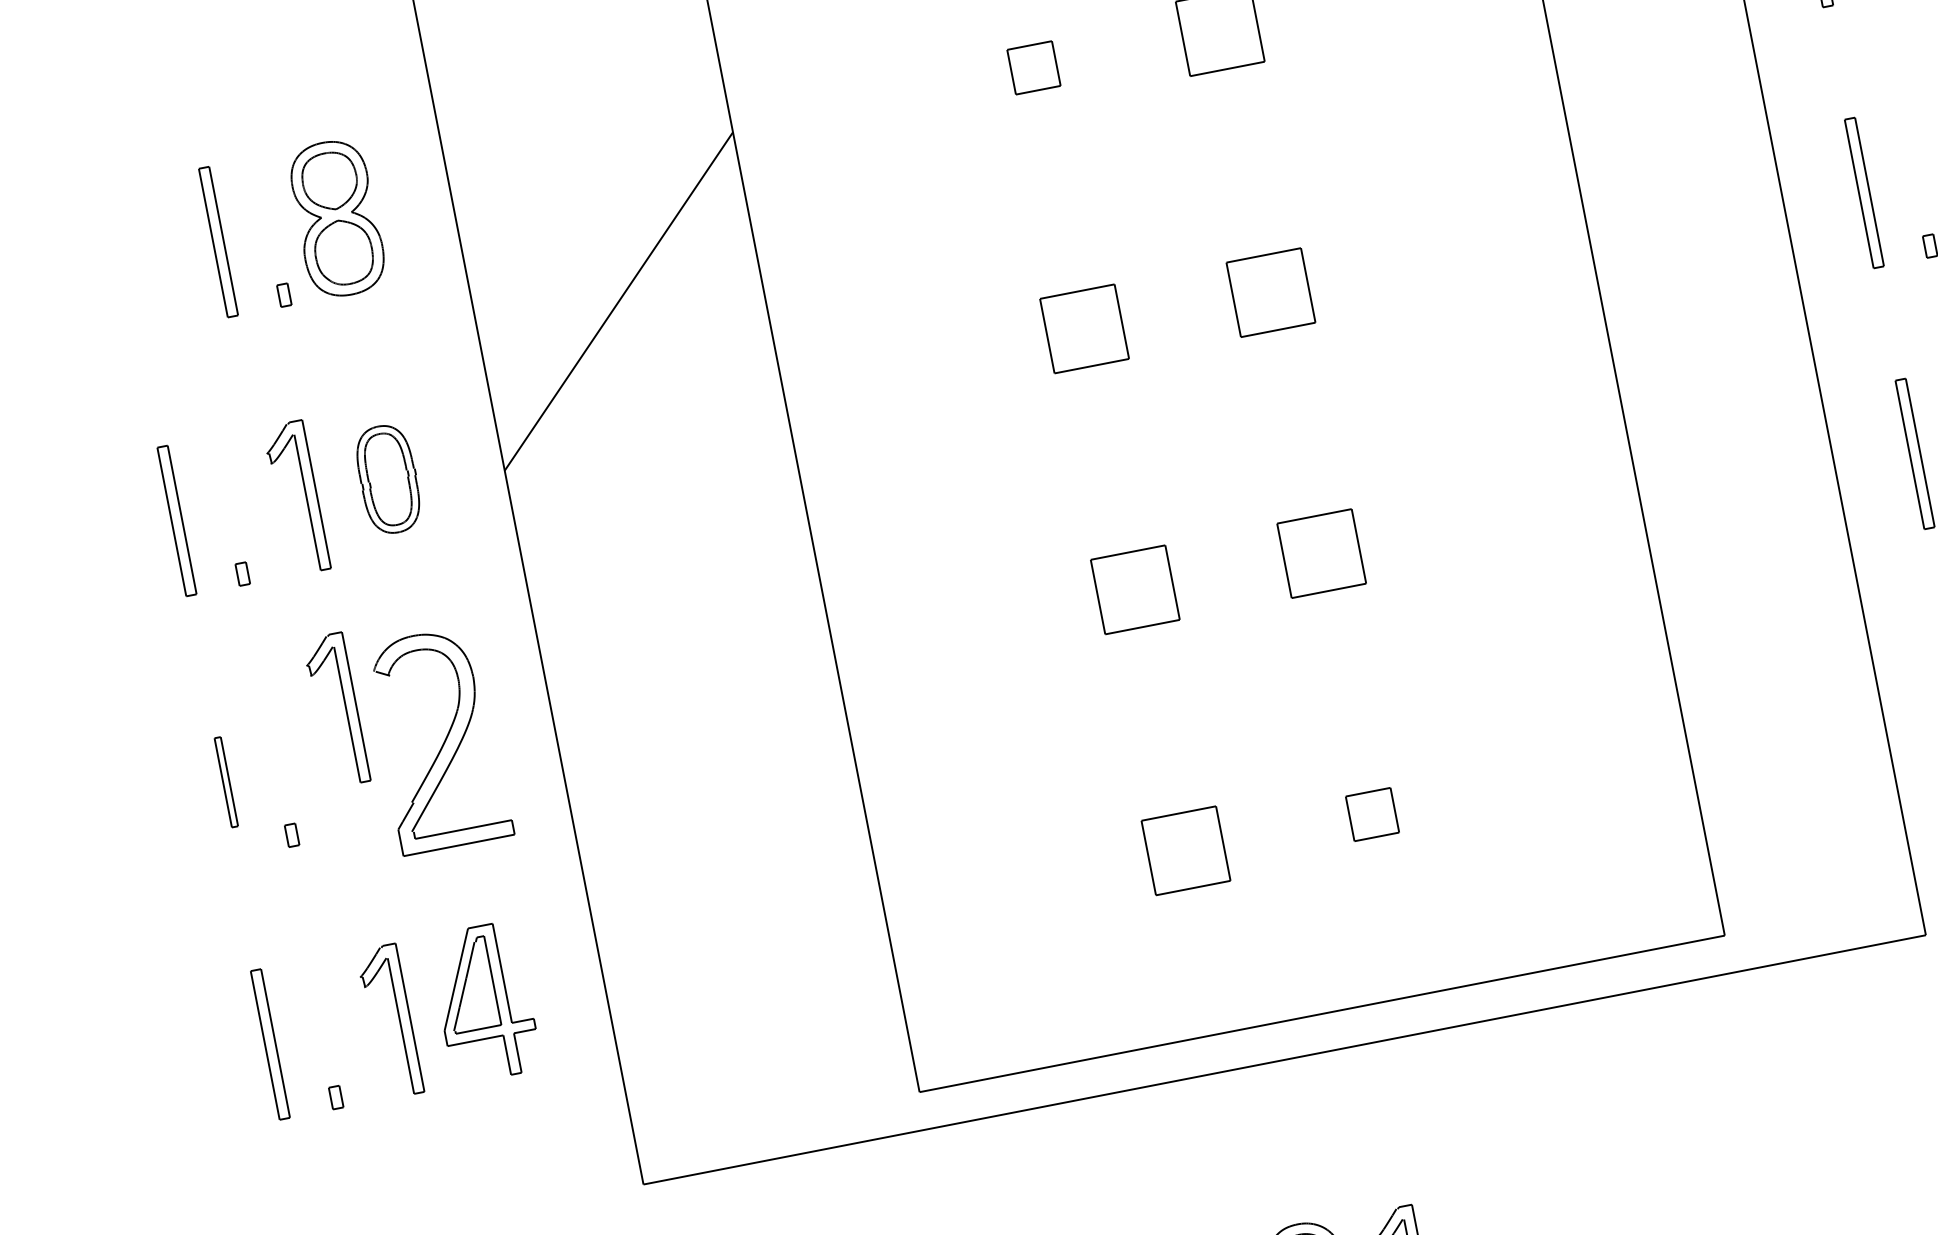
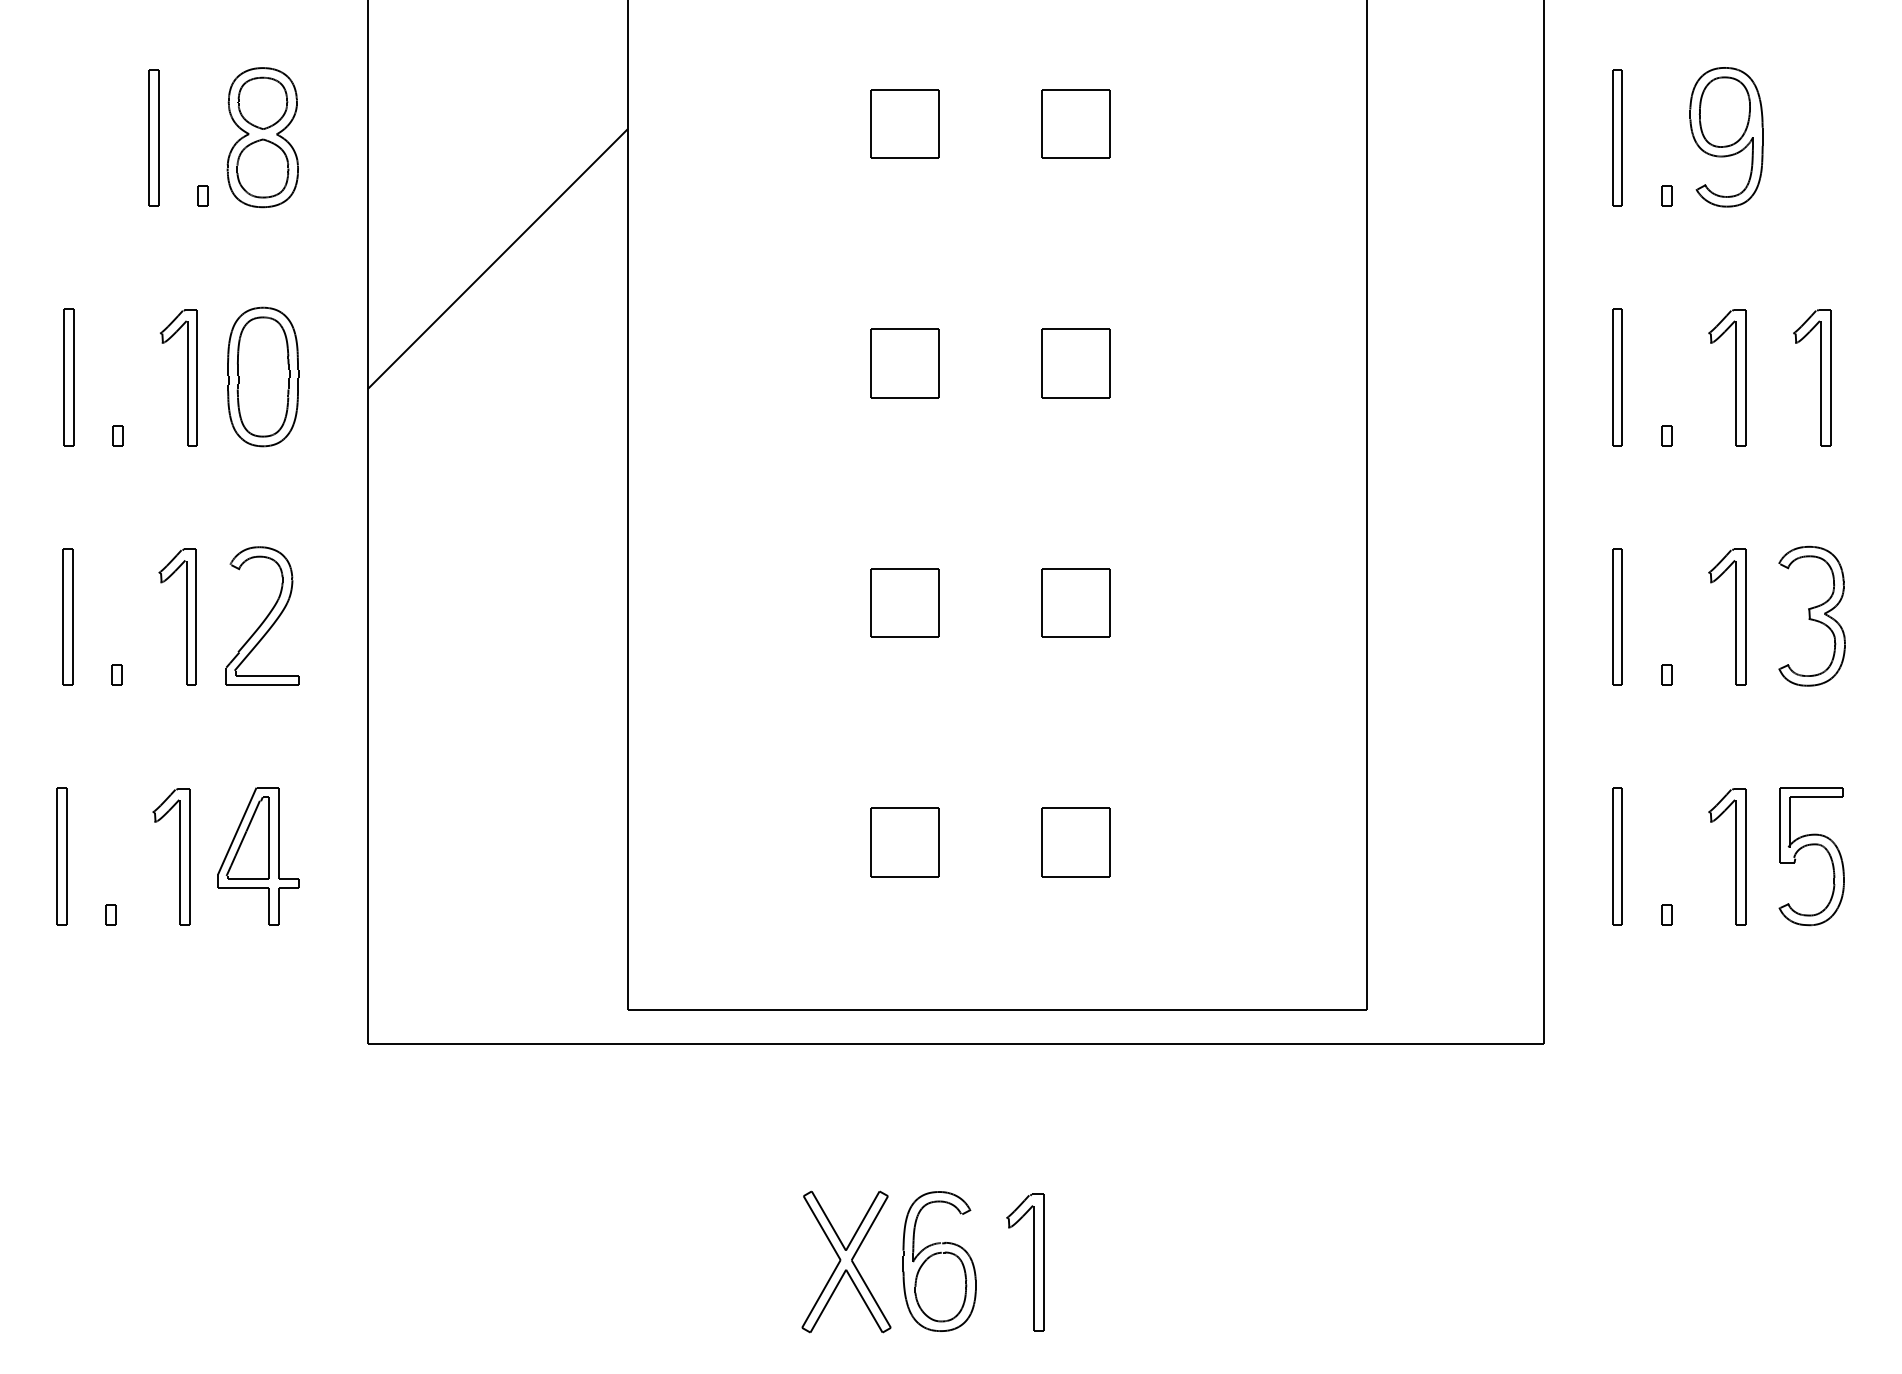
part: (1033, 67) -> (904, 123), size x1.67
part: (388, 478) -> (263, 376), size x1.43
part: (345, 707) -> (186, 616), moved
part: (438, 739) -> (262, 615), size x0.71
part: (225, 781) -> (67, 616), size x1.67
part: (1372, 814) -> (1075, 842), size x1.67

